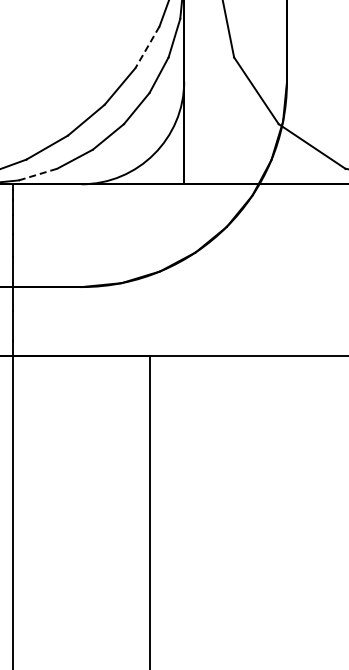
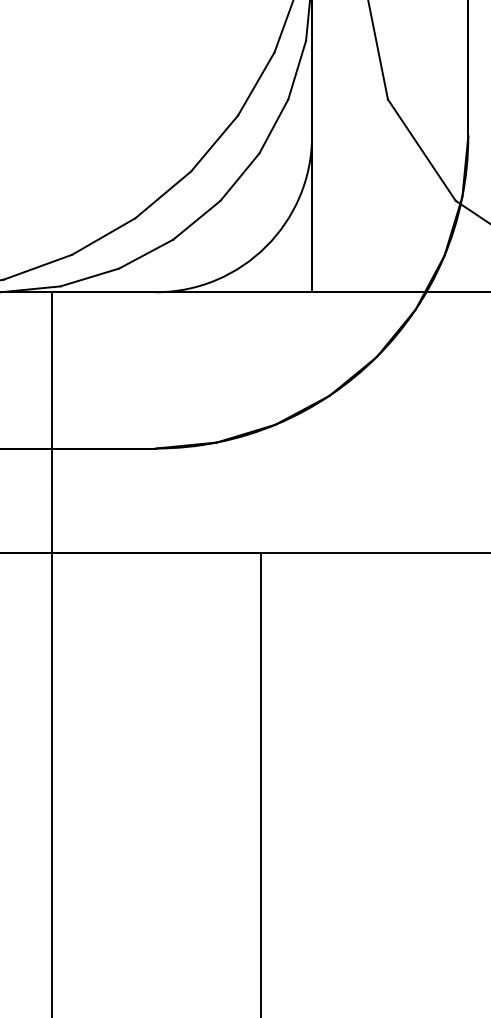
line: (147, 47) -> (256, 84), dashed -> solid
line: (38, 174) -> (90, 277), dashed -> solid

